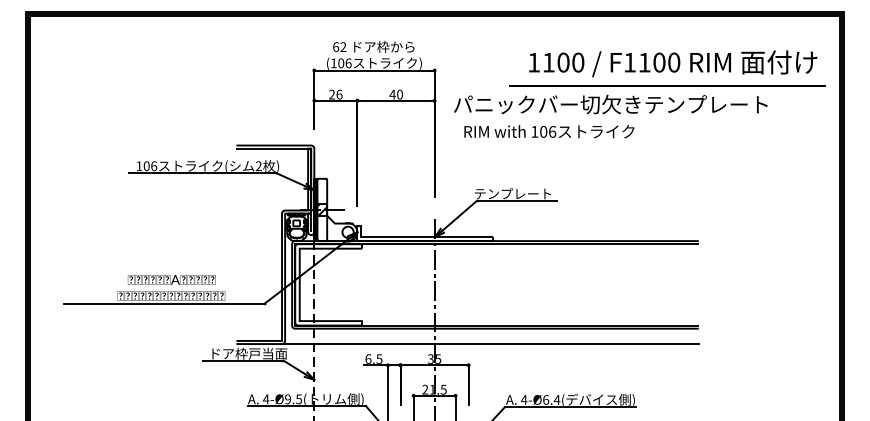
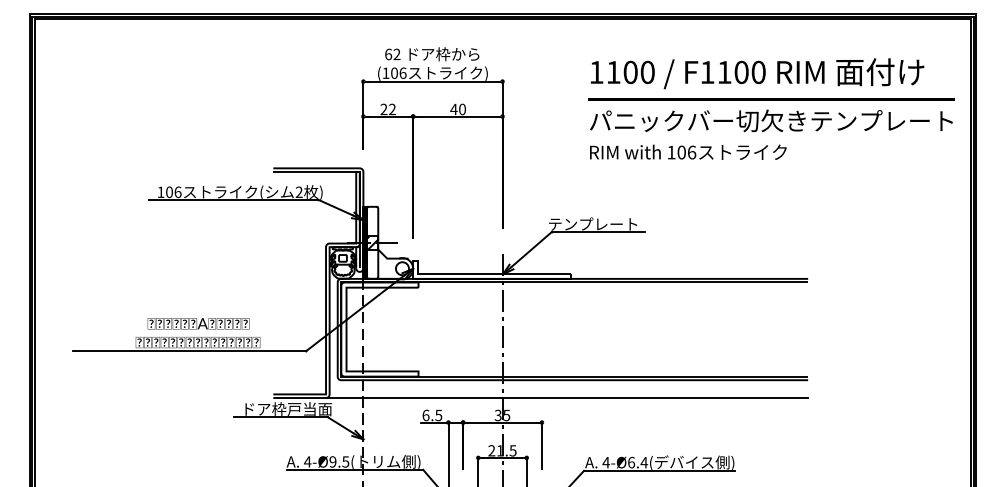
text: (673, 63) -> (757, 73), moved
text: (339, 94) -> (392, 109), 26 -> 22
text: (610, 104) -> (771, 120), moved
text: (549, 130) -> (688, 151), moved

